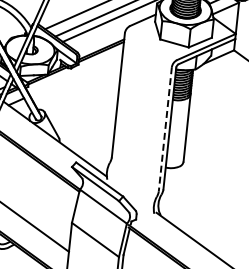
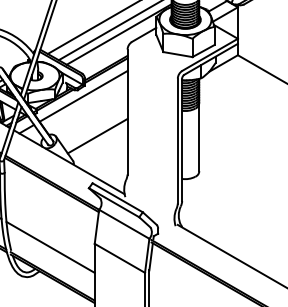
line: (76, 75) -> (83, 96), added
line: (86, 115) -> (97, 135), added
line: (164, 129) -> (177, 141), dashed -> solid

